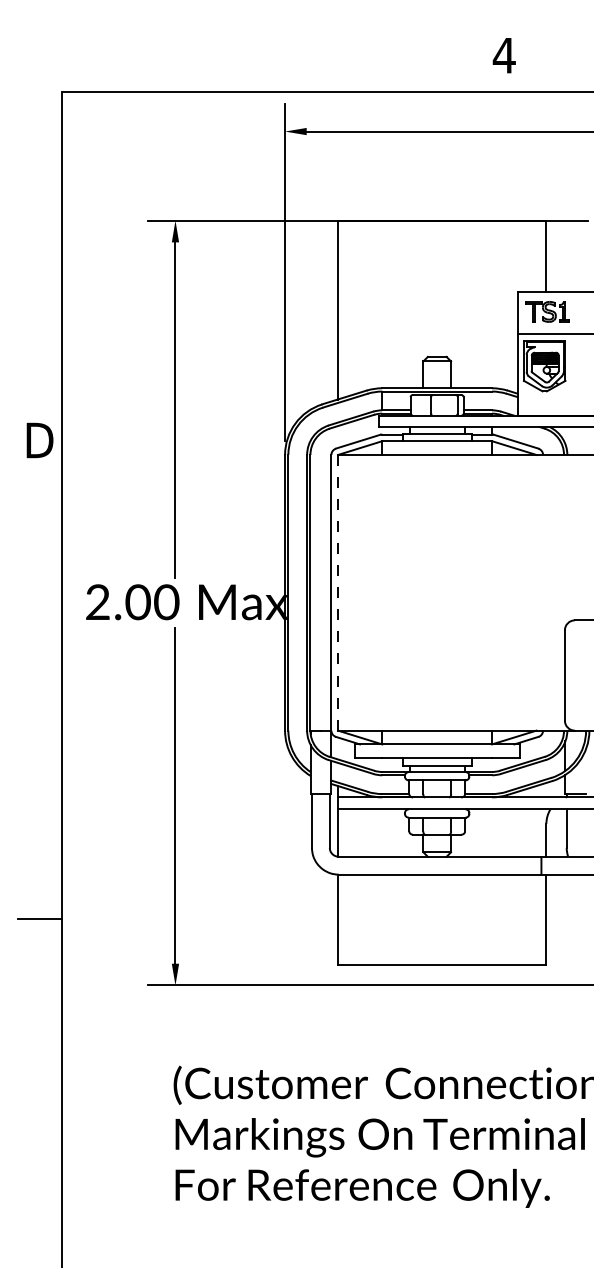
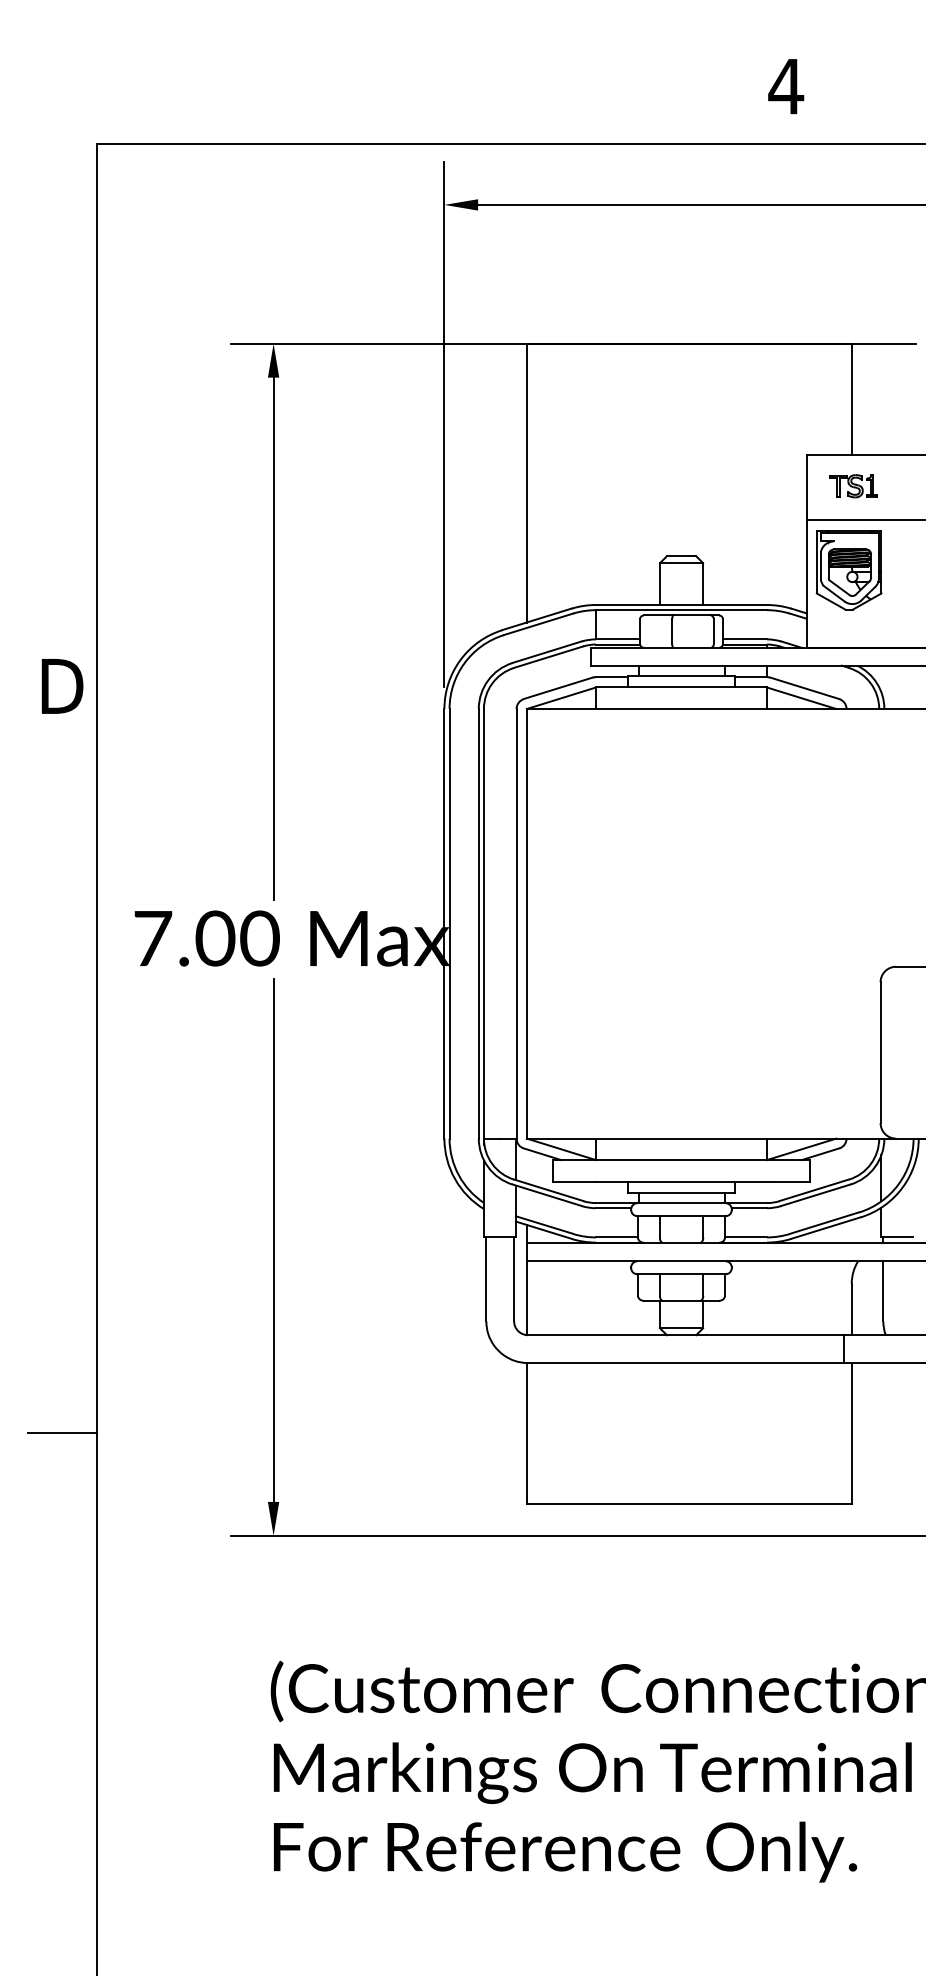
part: (547, 312) -> (853, 486), size x0.71
line: (338, 592) -> (527, 923), dashed -> solid
text: (98, 601) -> (153, 937), 2.00 -> 7.00

